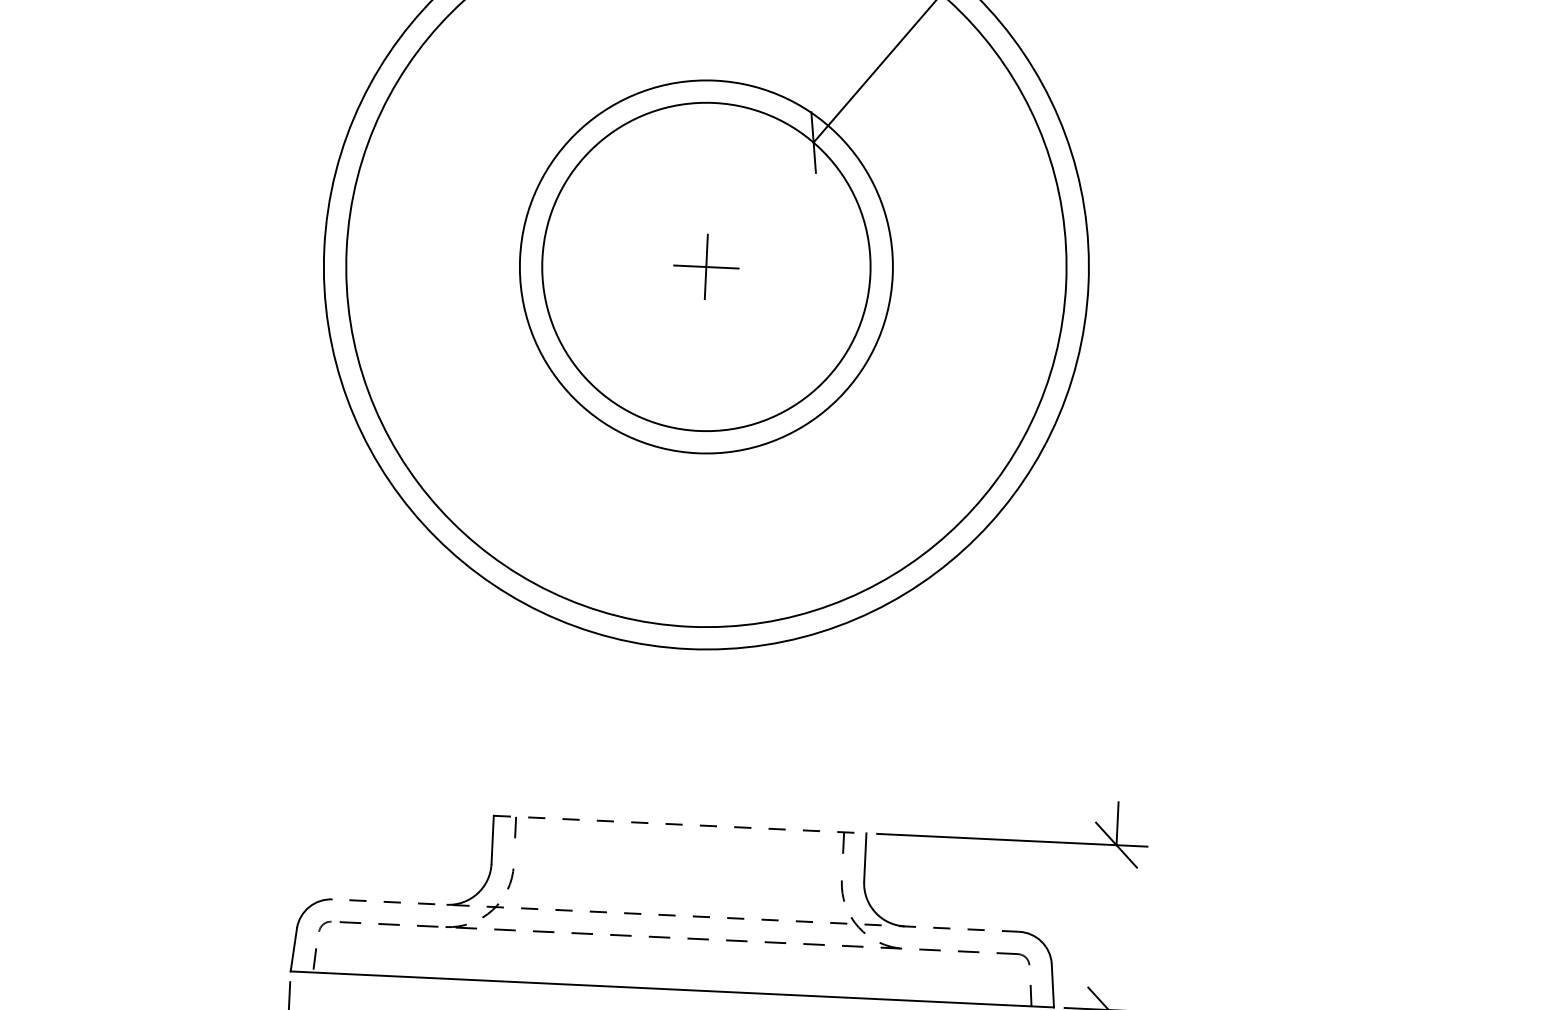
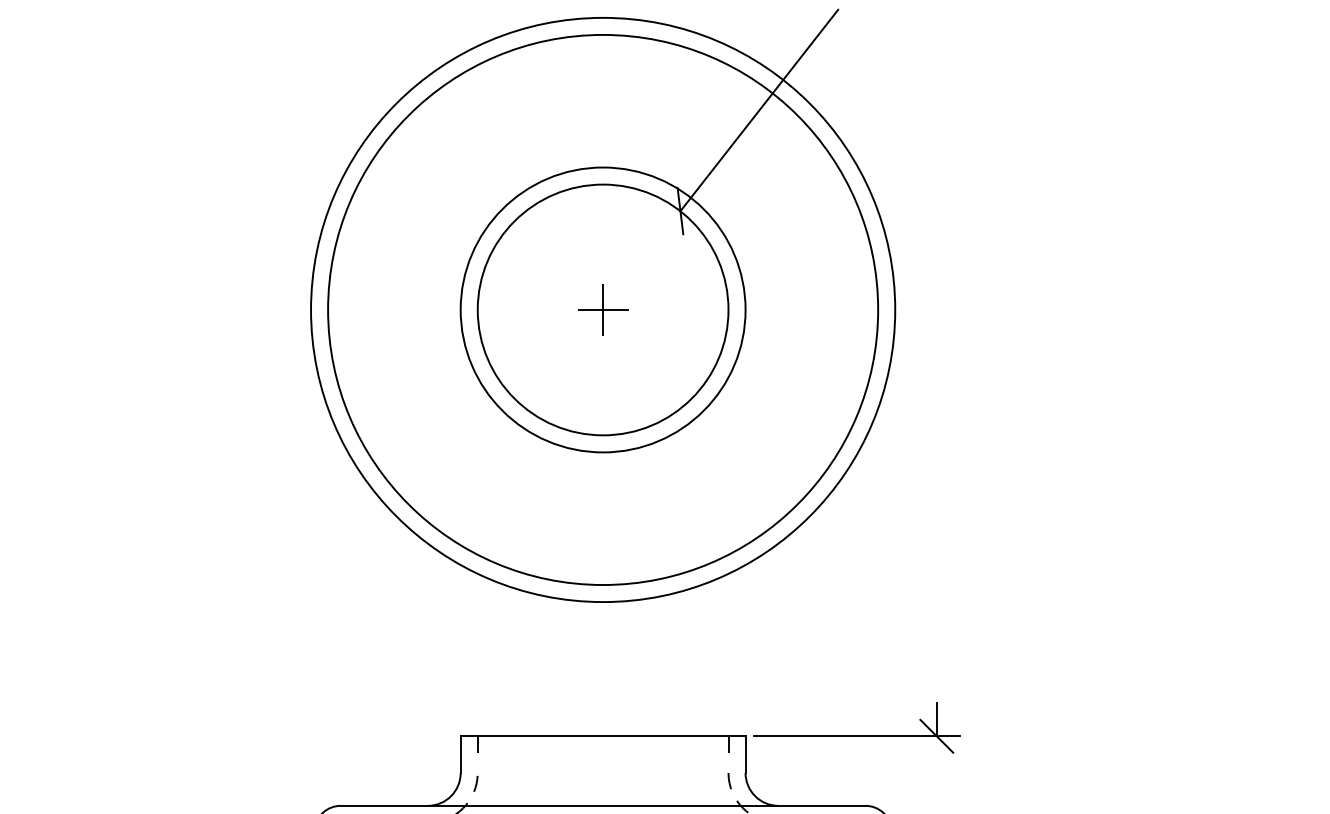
line: (680, 824) -> (603, 736), dashed -> solid
line: (675, 915) -> (602, 805), dashed -> solid

